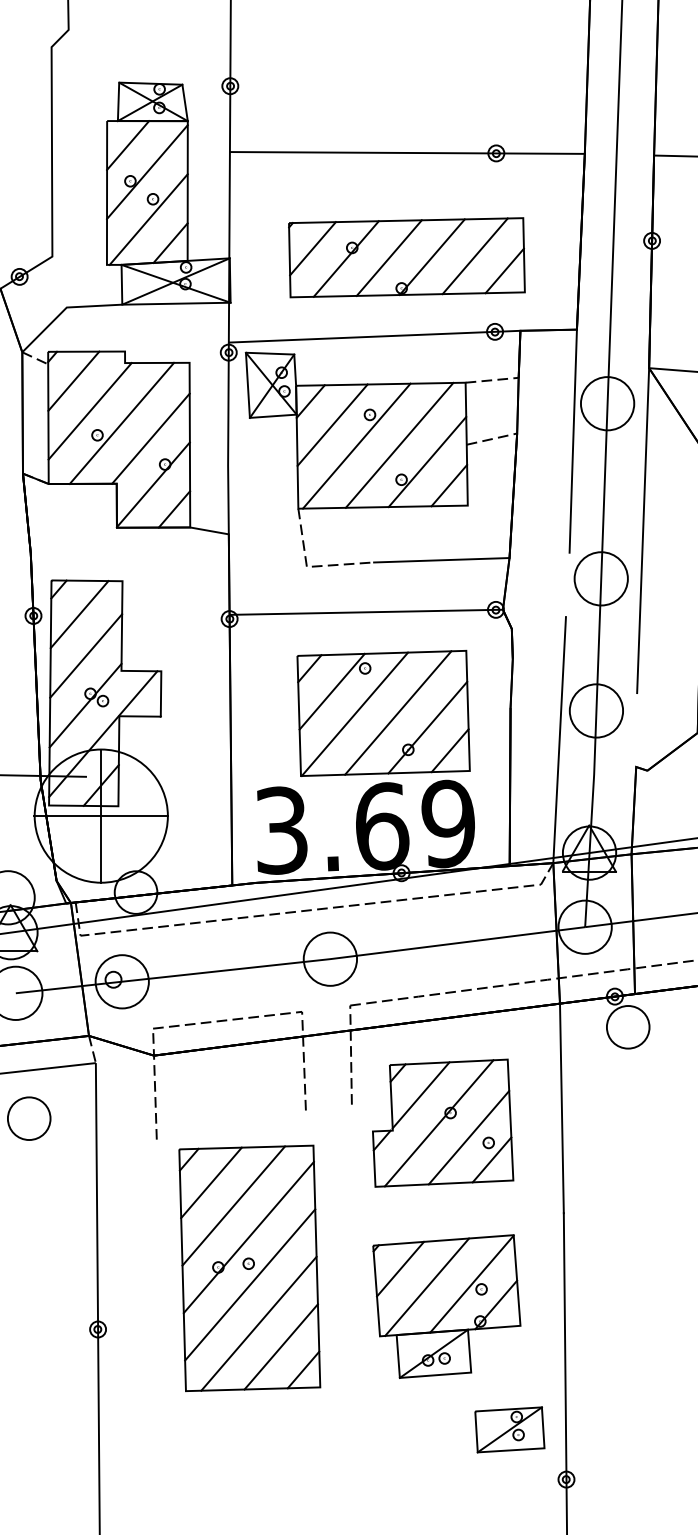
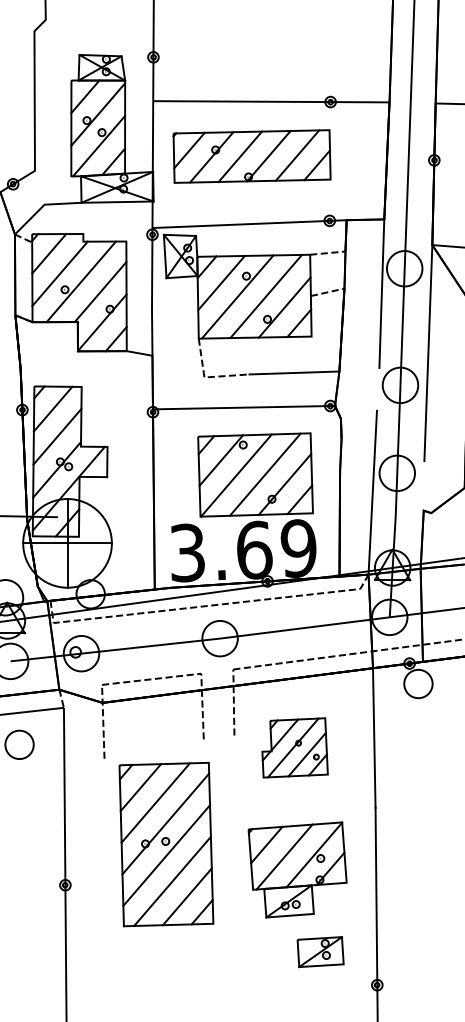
part: (406, 257) -> (251, 156), moved
part: (442, 1122) -> (294, 747), size x0.7
part: (509, 1430) -> (320, 952), moved

